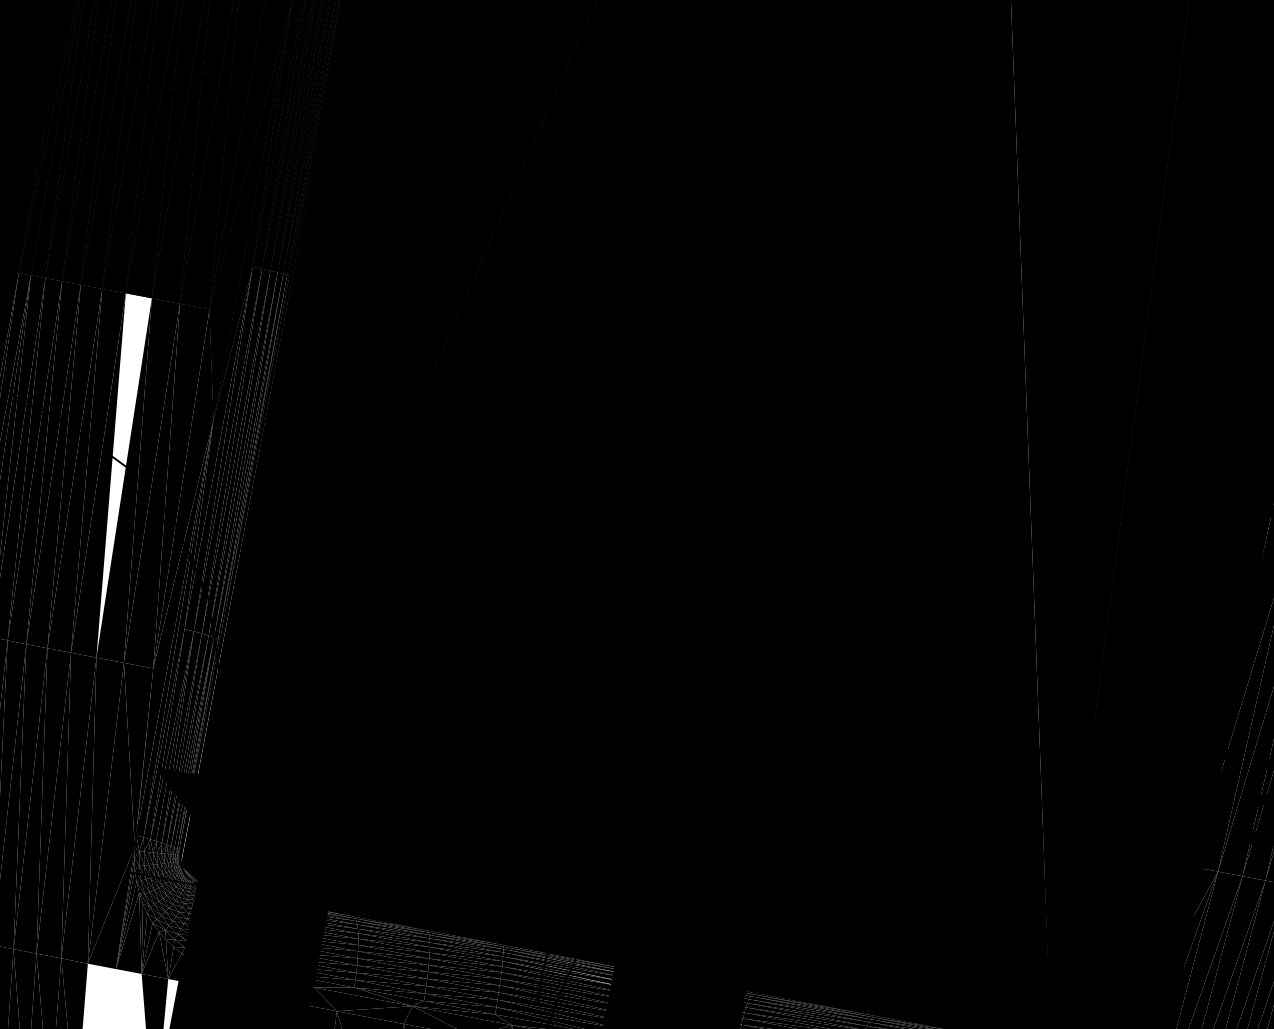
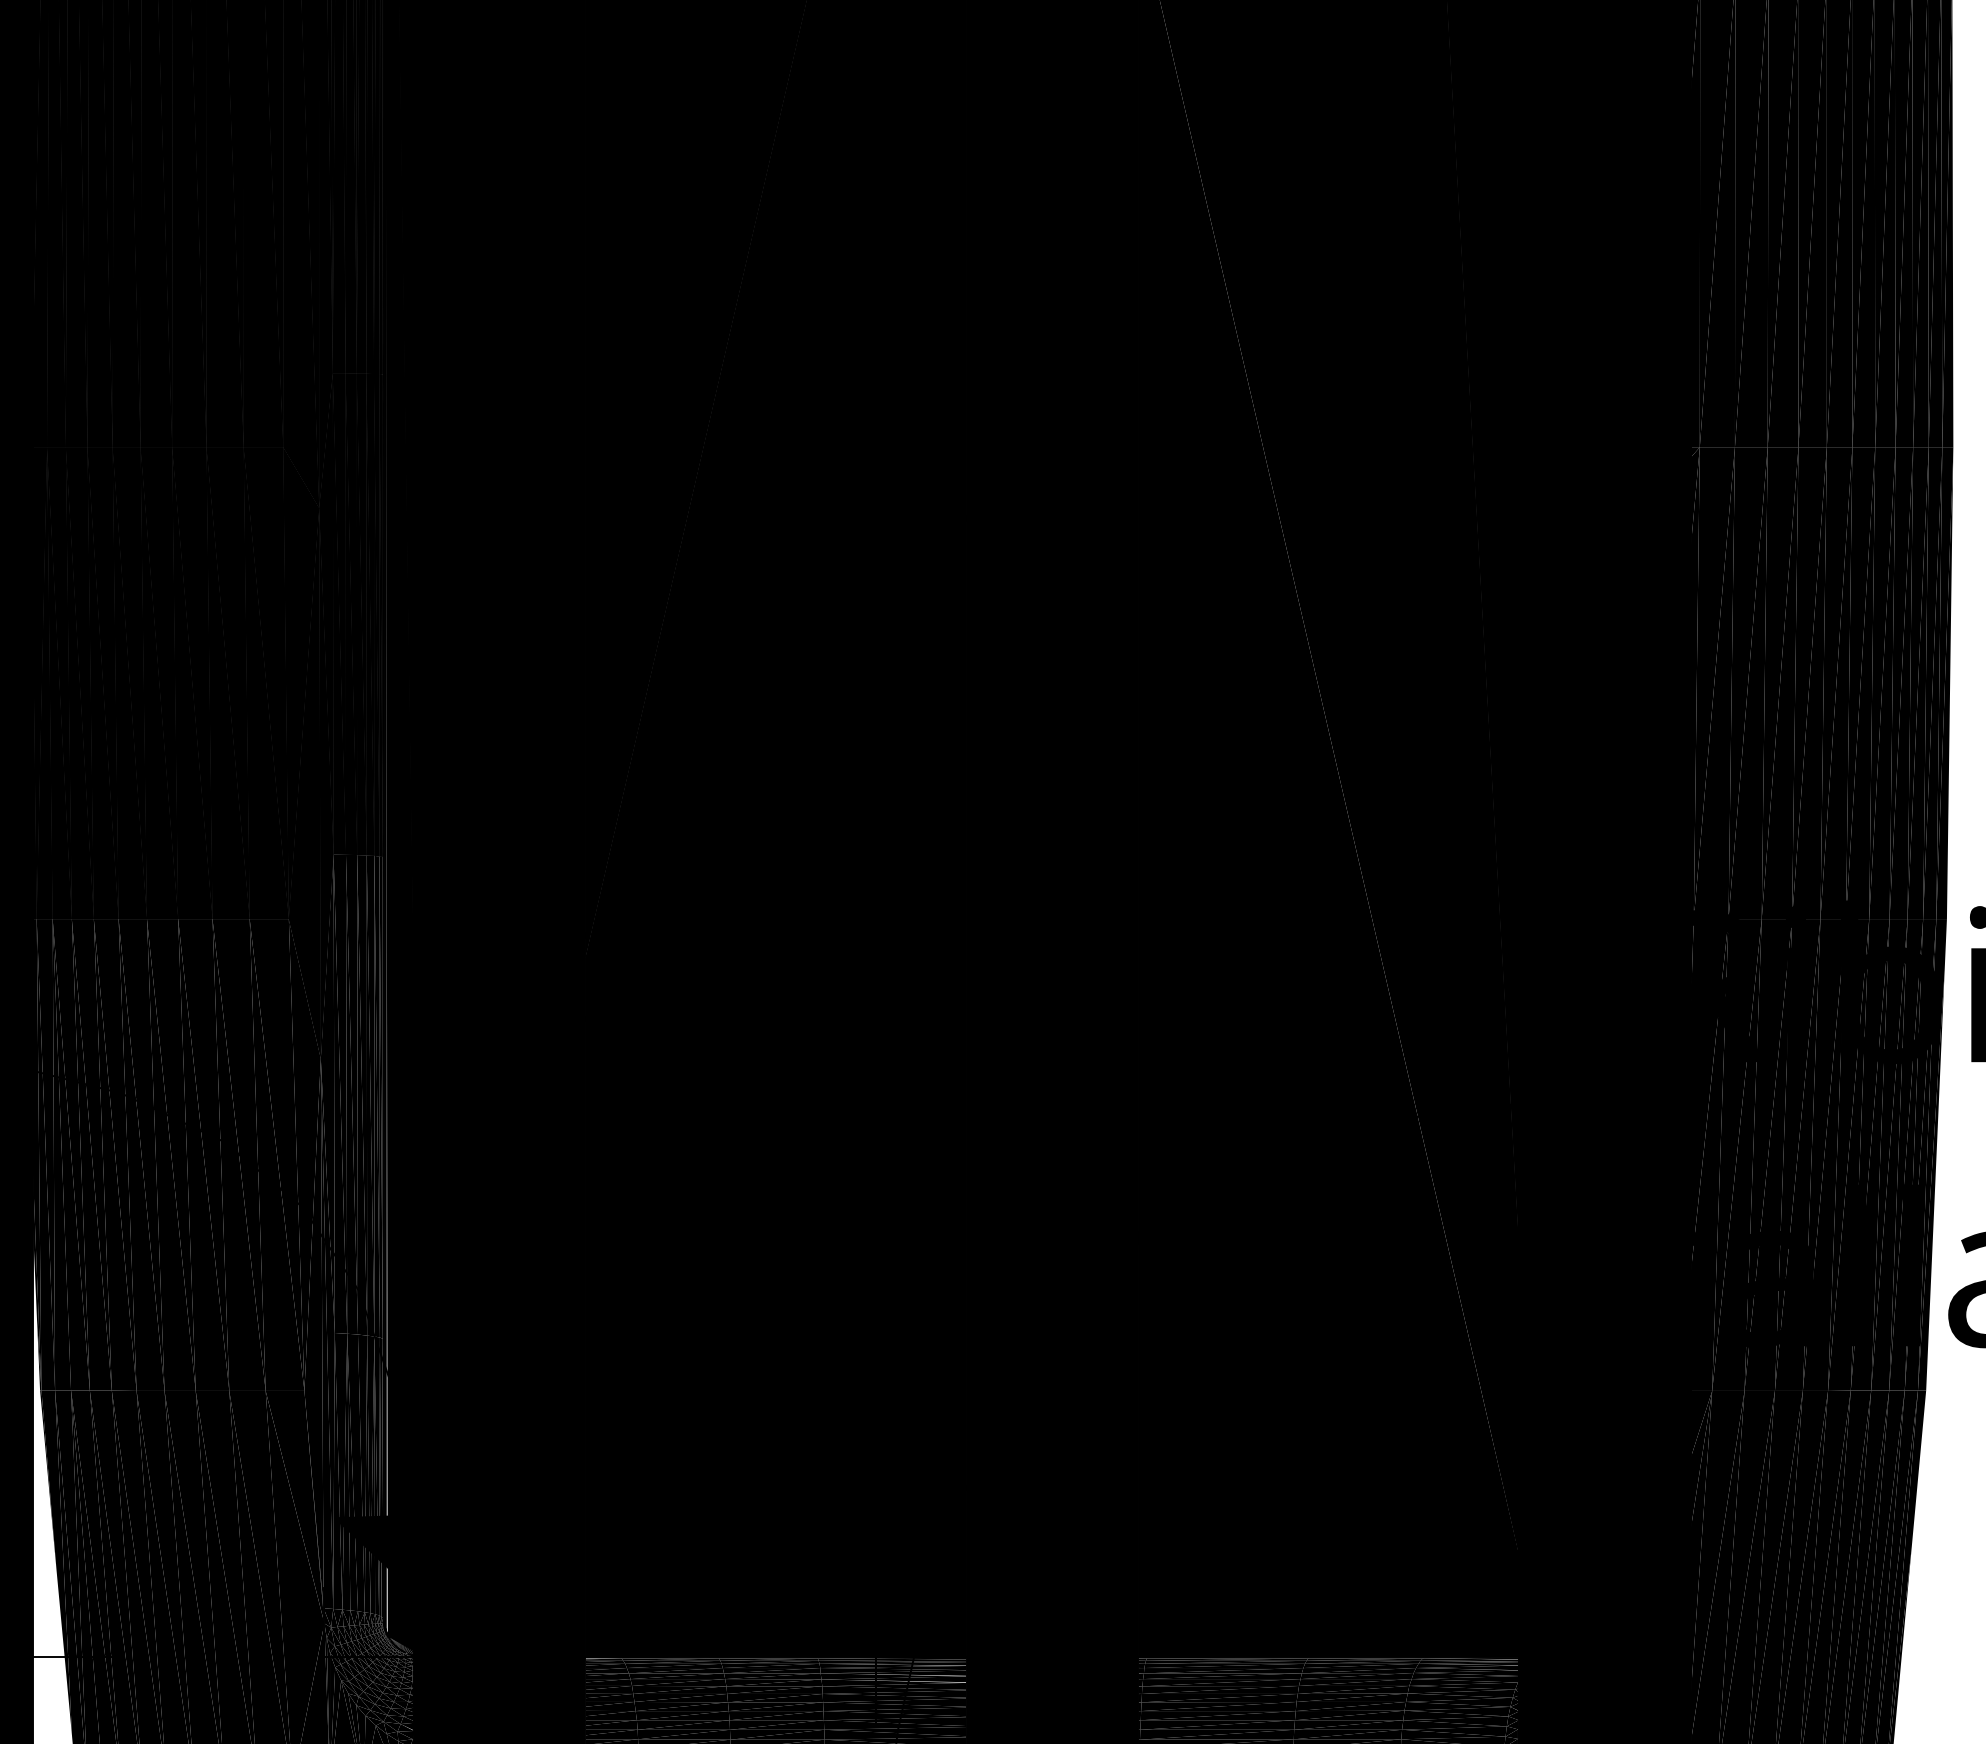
fill: (111, 475) -> (203, 1154), added

